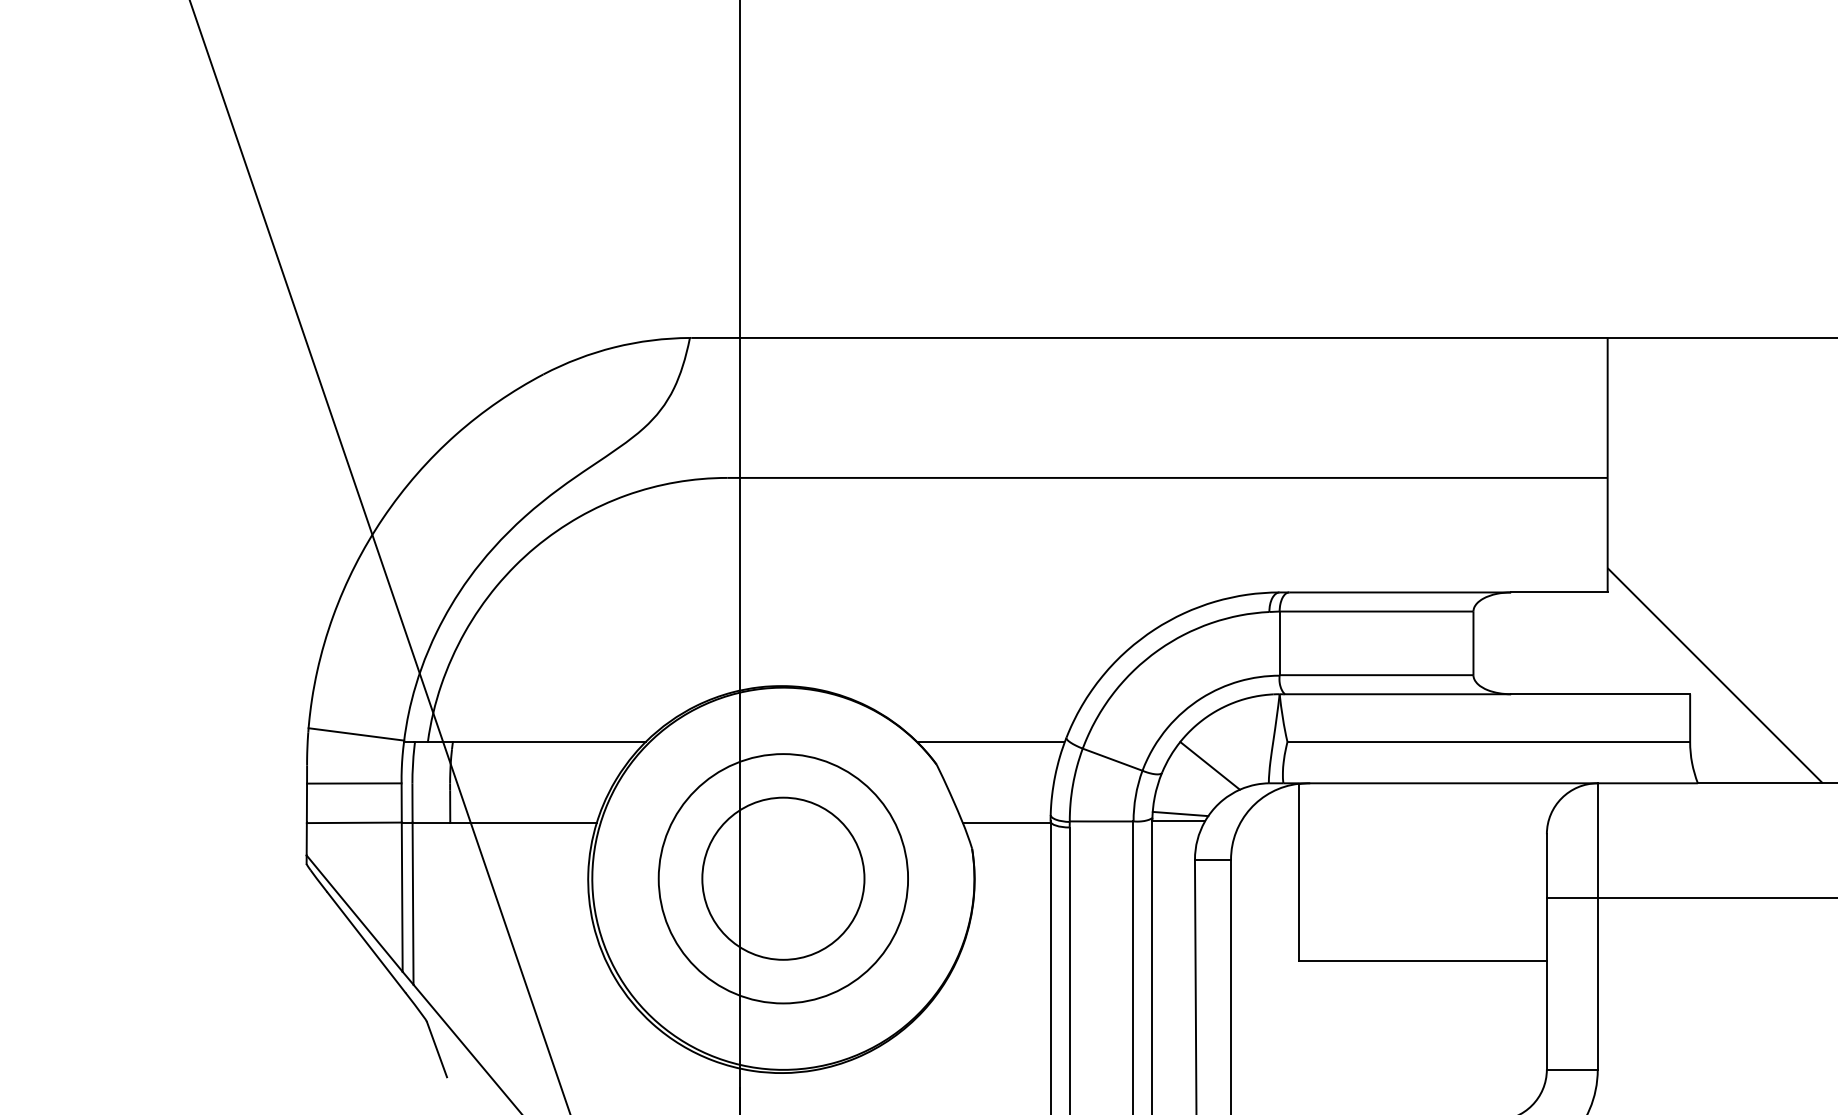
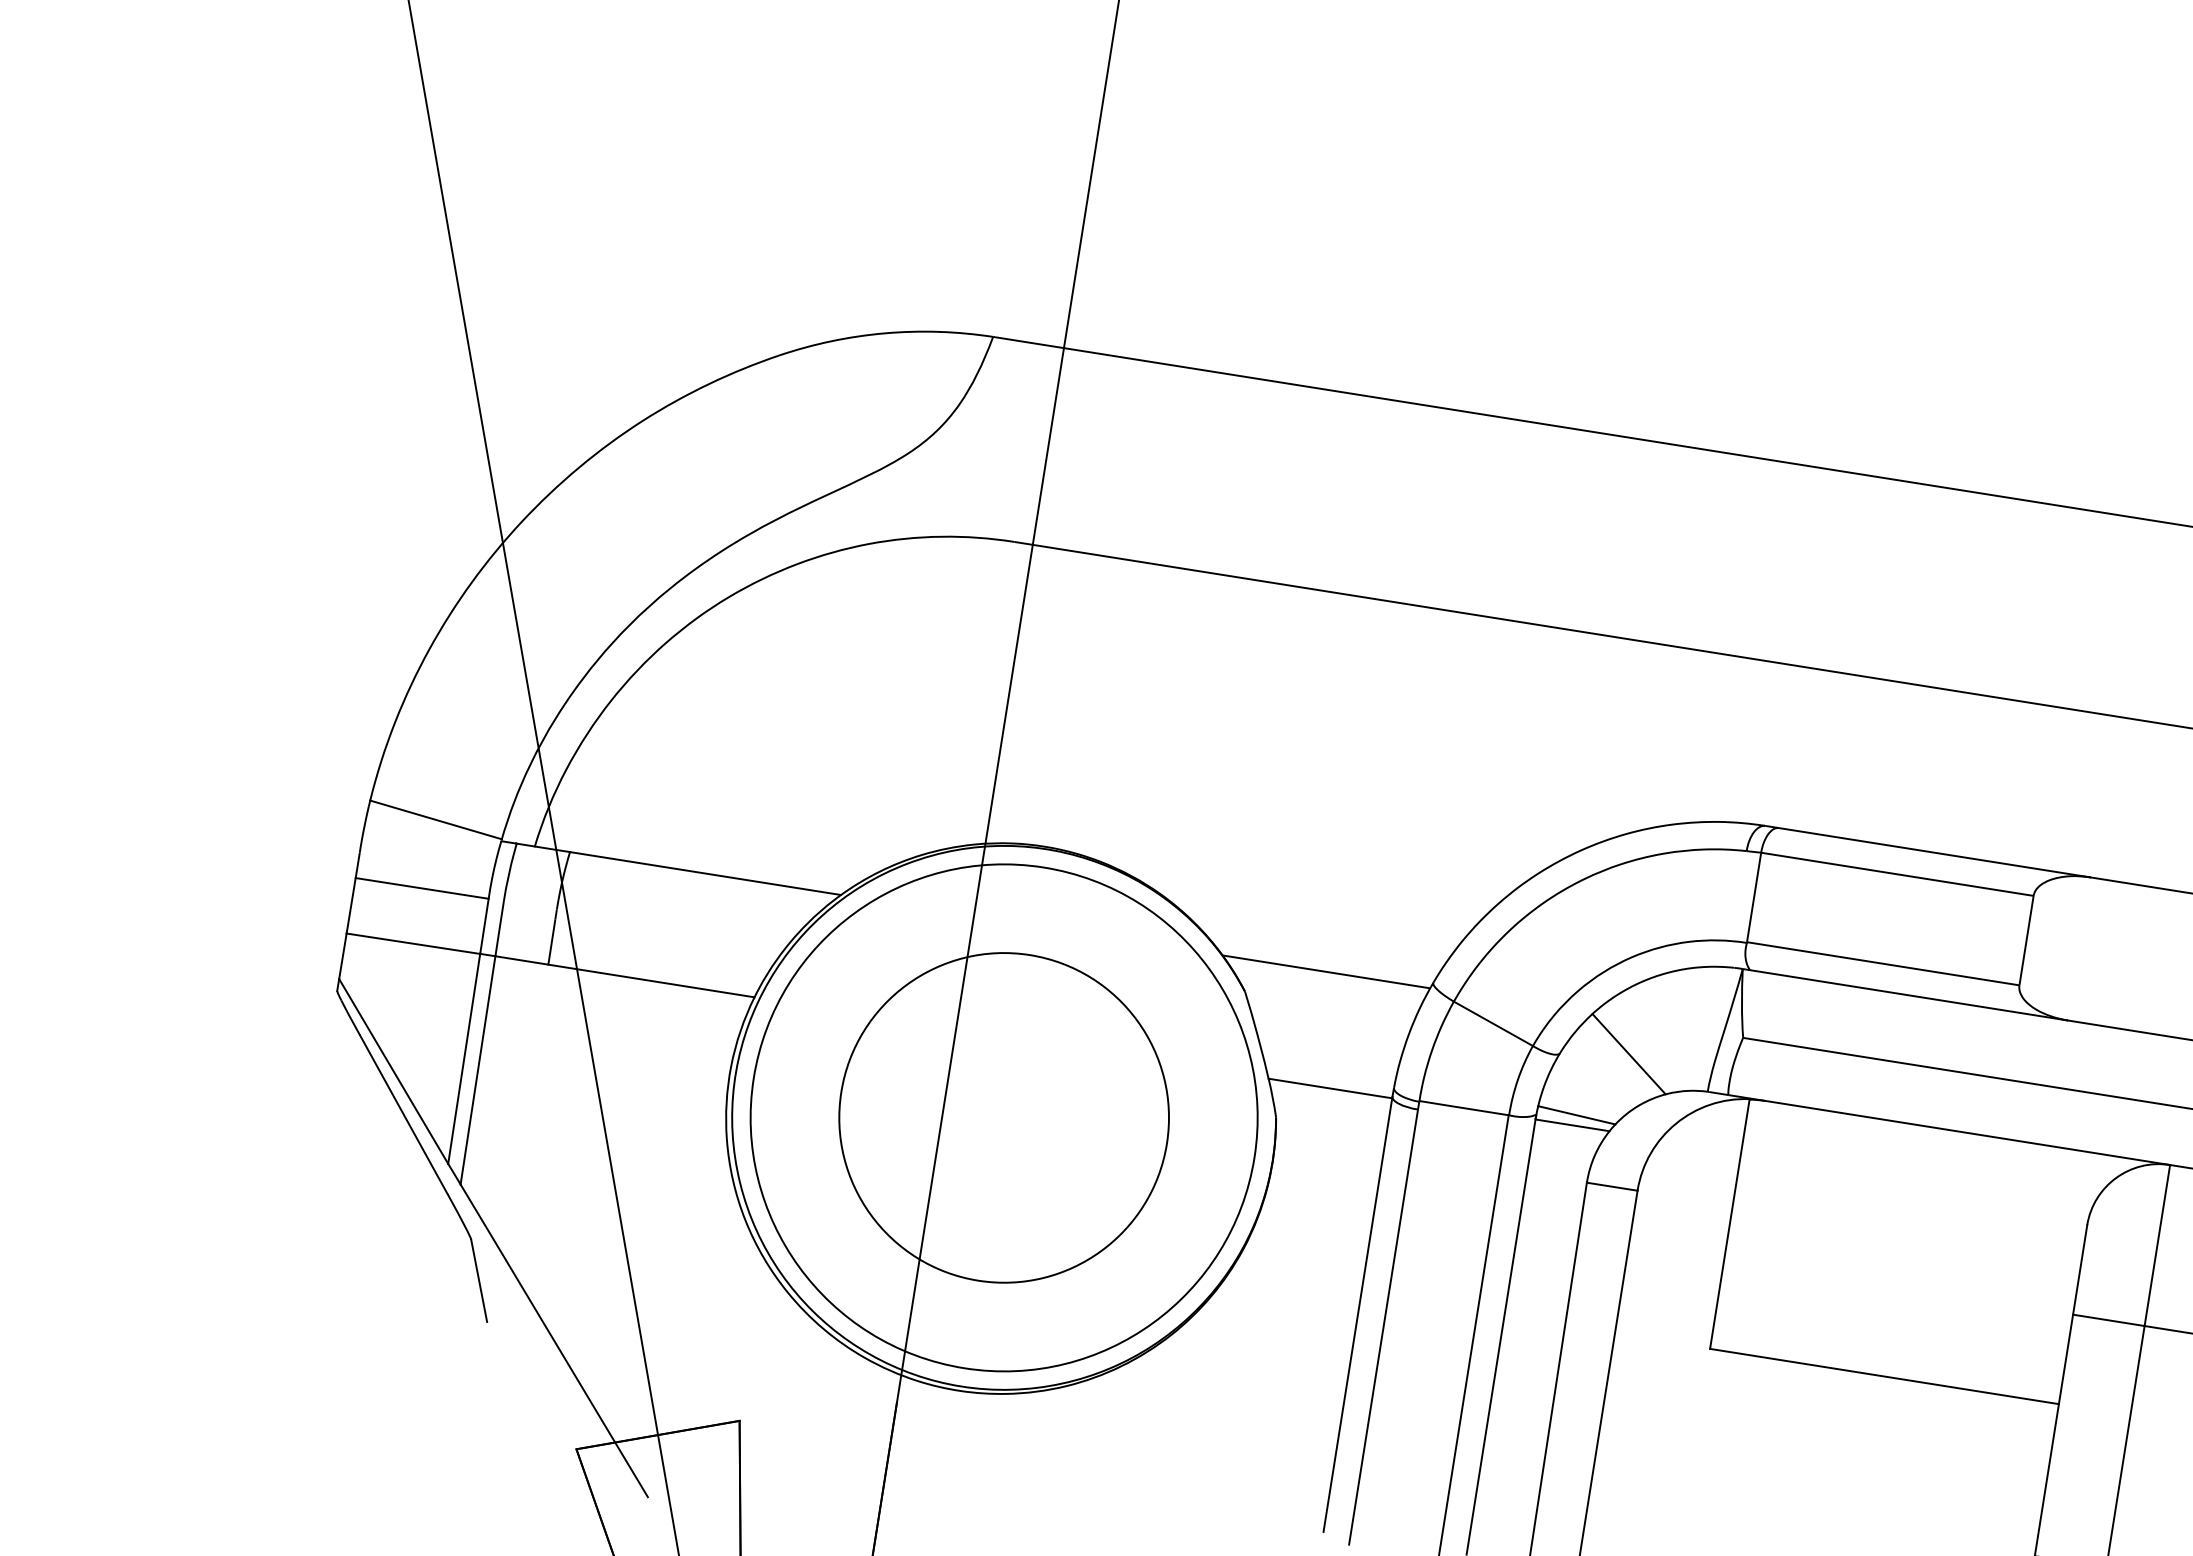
circle: (783, 878) -> (1004, 1117), size x1.43
circle: (783, 878) -> (1004, 1117), size x1.43

